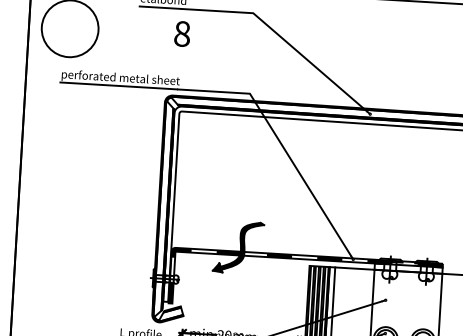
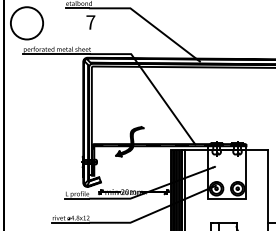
text: (181, 33) -> (90, 22), 8 -> 7

